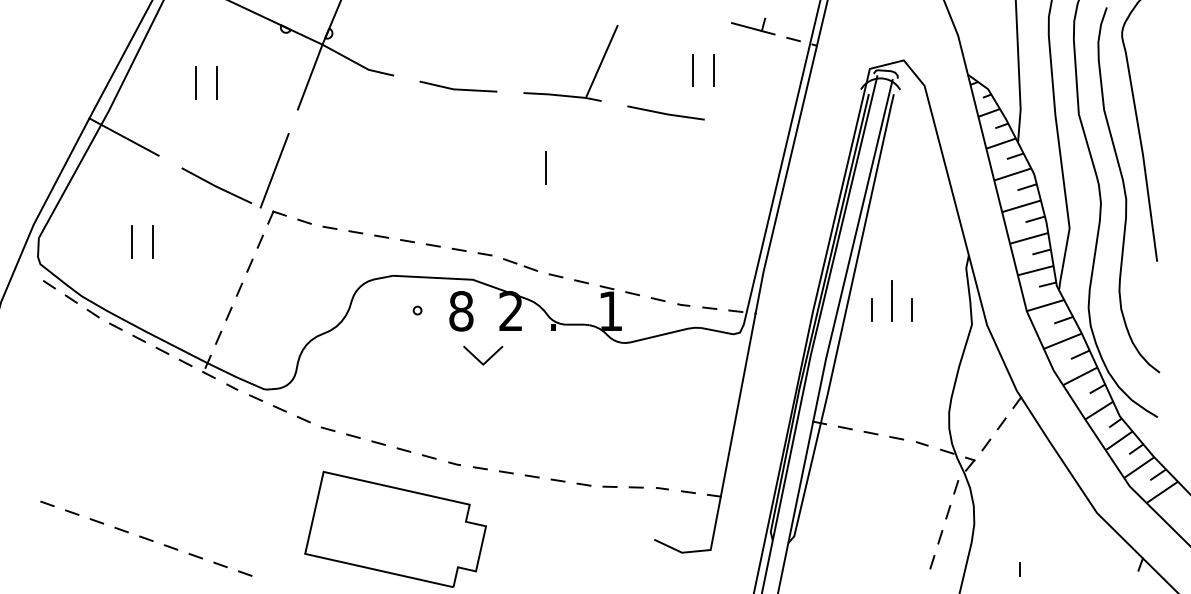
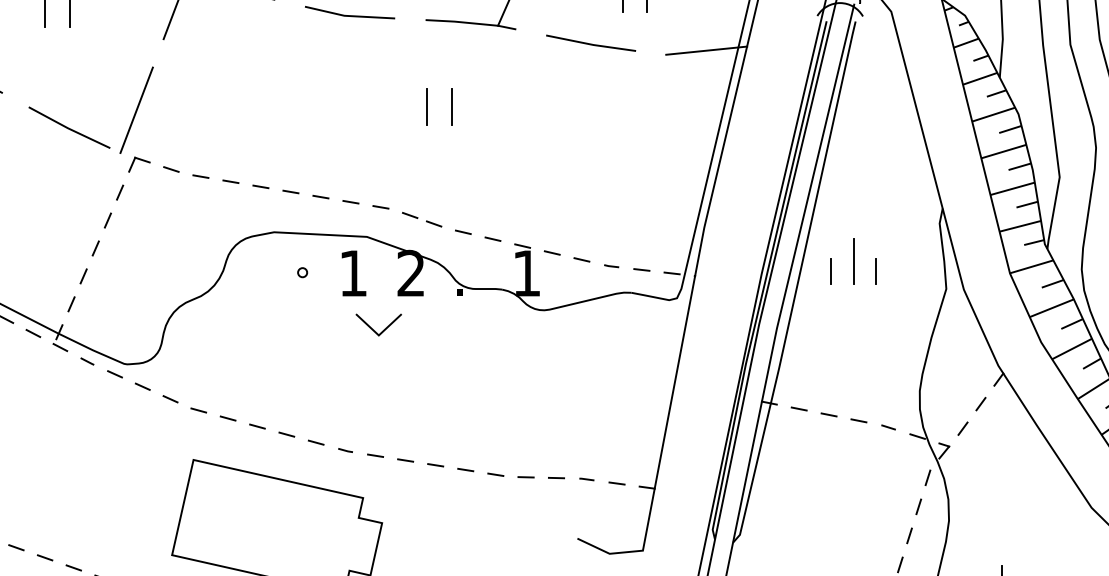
line: (765, 118) -> (706, 49), added
line: (525, 167) -> (427, 106), added
text: (461, 311) -> (353, 273), 8 -> 1

